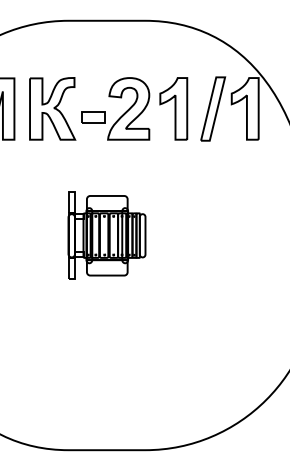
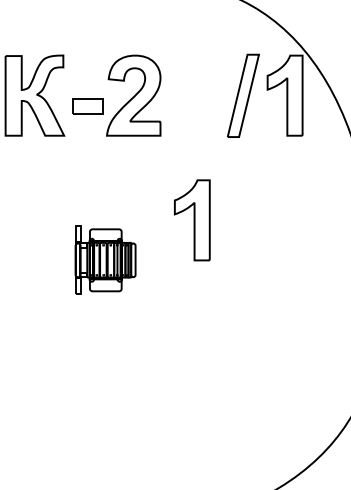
part: (173, 108) -> (191, 219), moved
part: (106, 235) -> (104, 260), size x0.6

